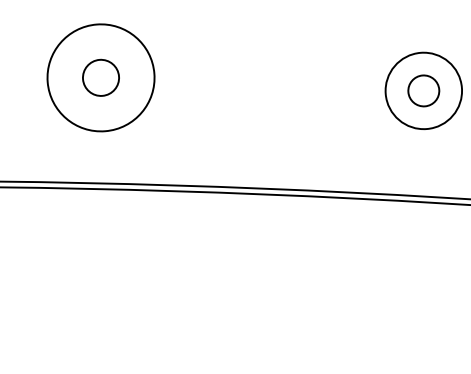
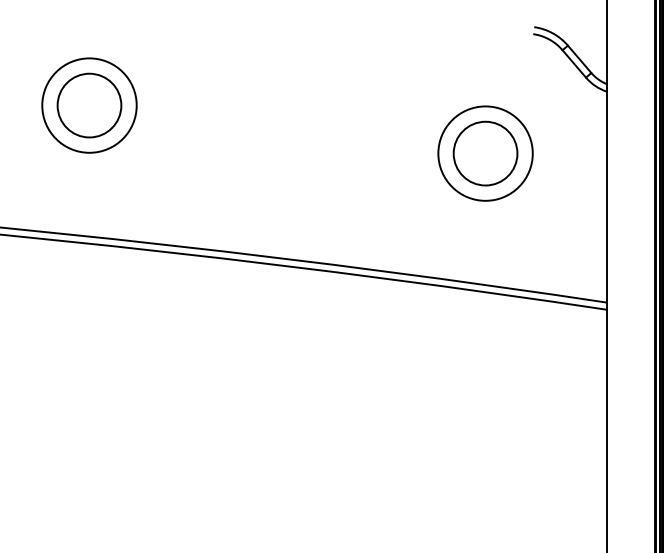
circle: (101, 77) -> (89, 105), size x0.71
circle: (101, 77) -> (89, 105), size x1.43
circle: (423, 90) -> (485, 153), size x1.67

